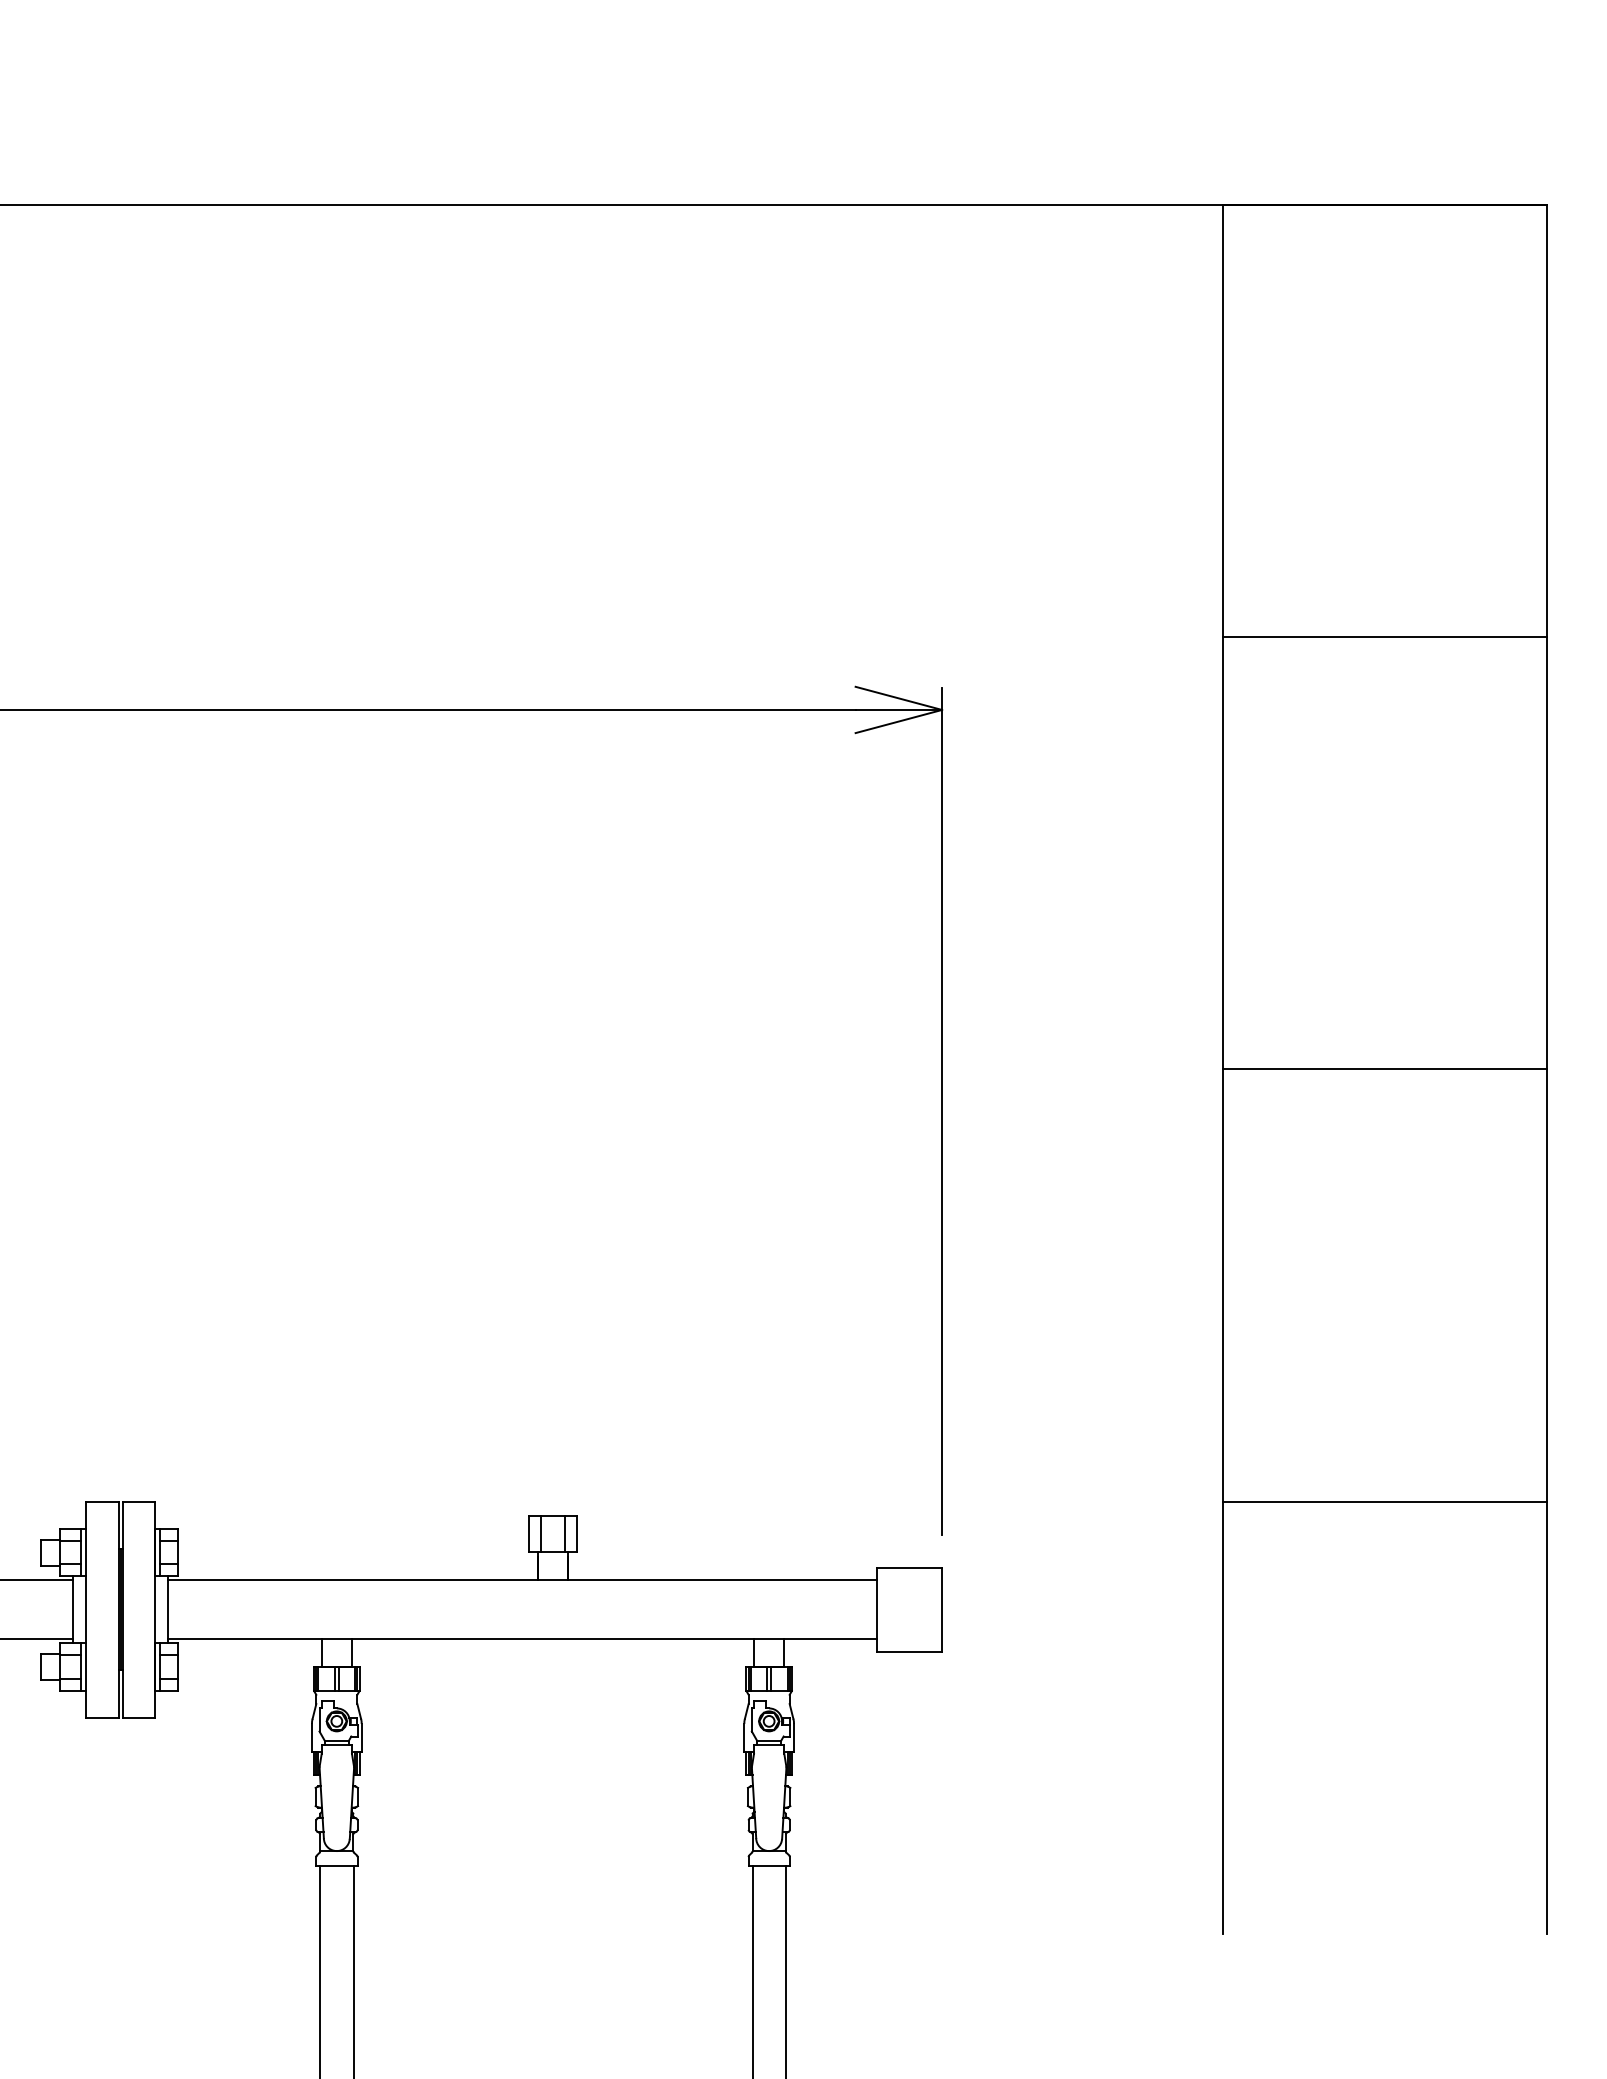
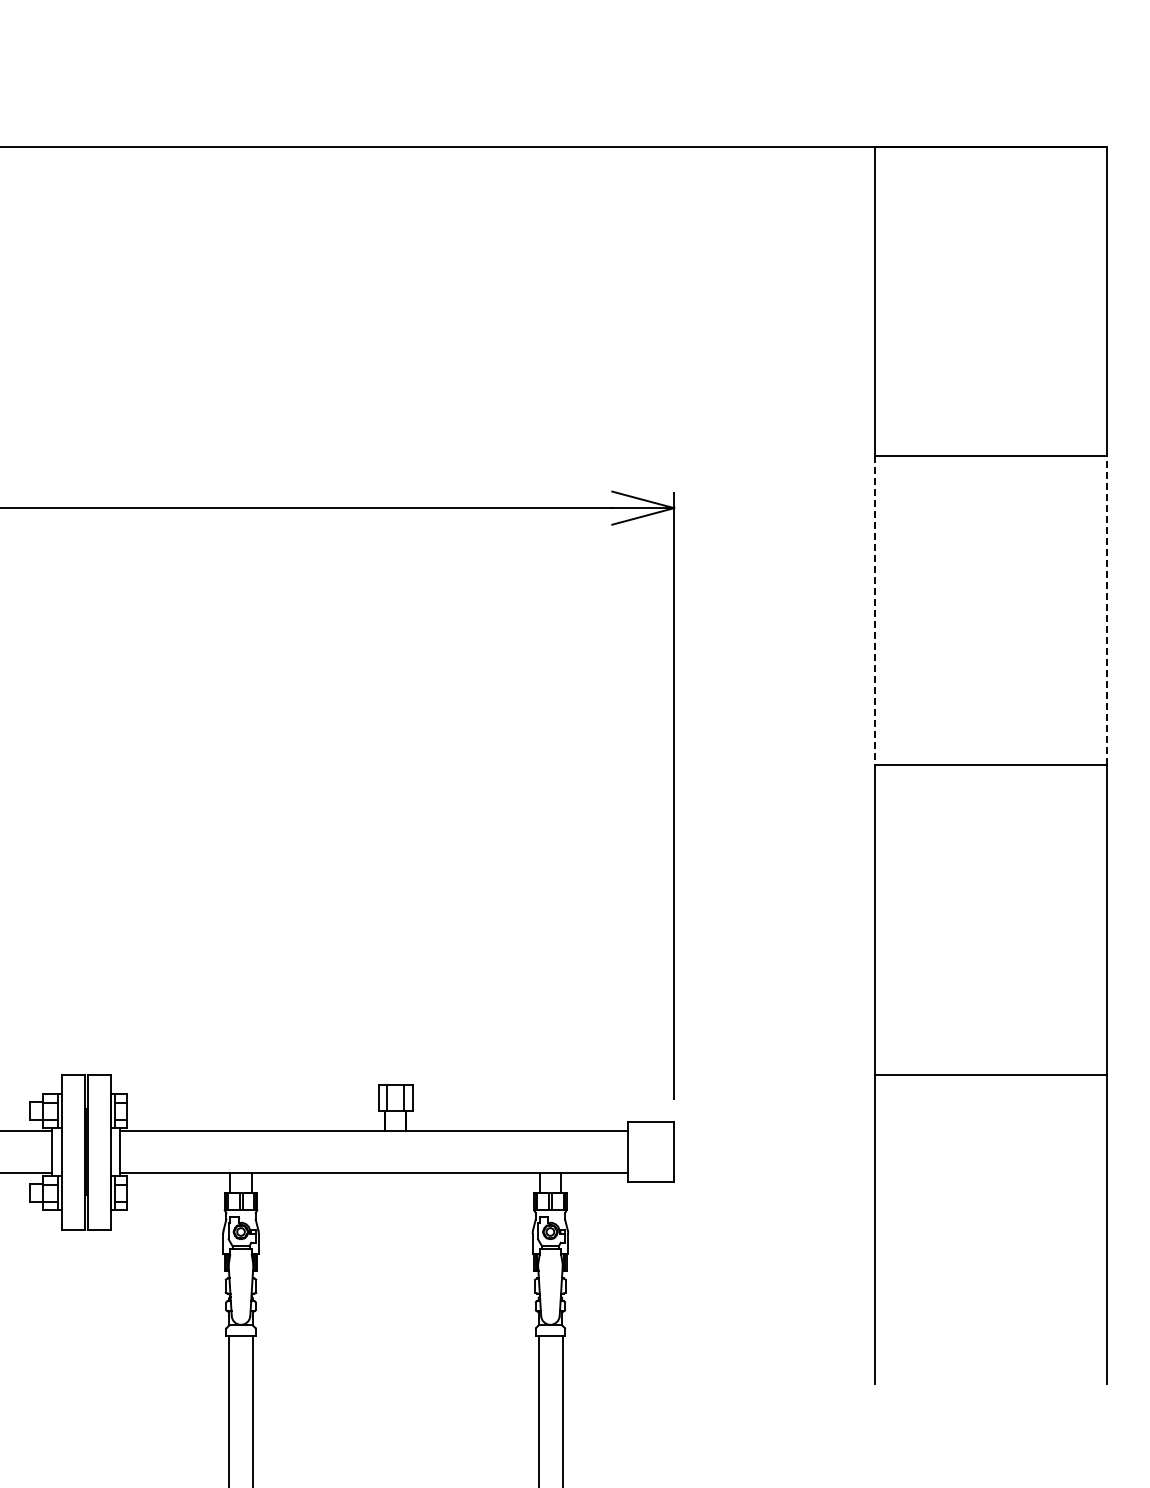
line: (1223, 852) -> (875, 610), solid -> dashed
line: (1547, 852) -> (1107, 610), solid -> dashed

